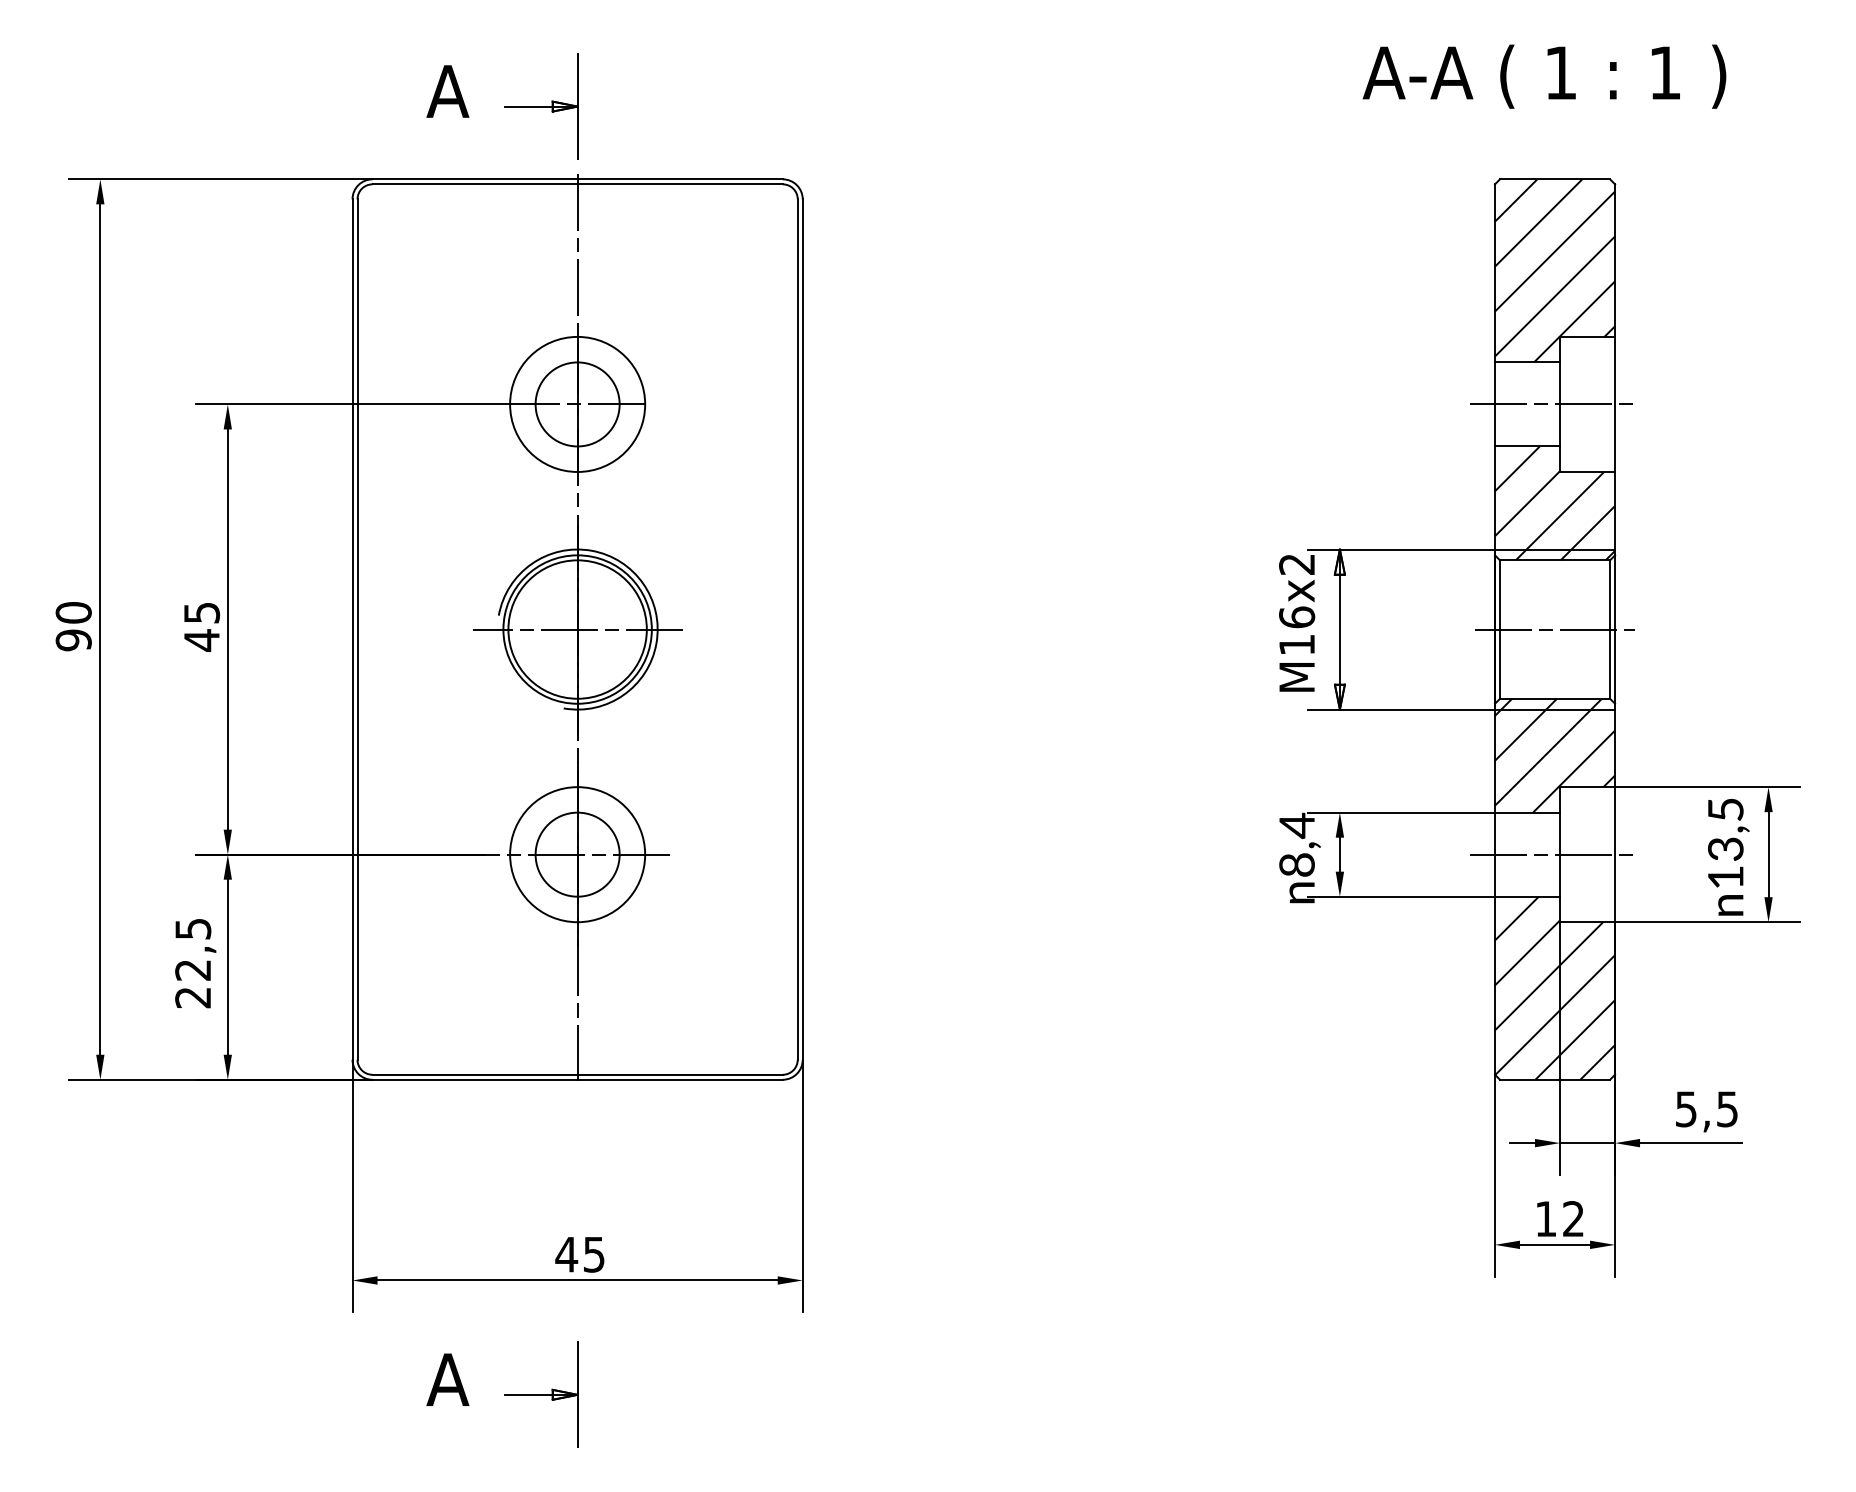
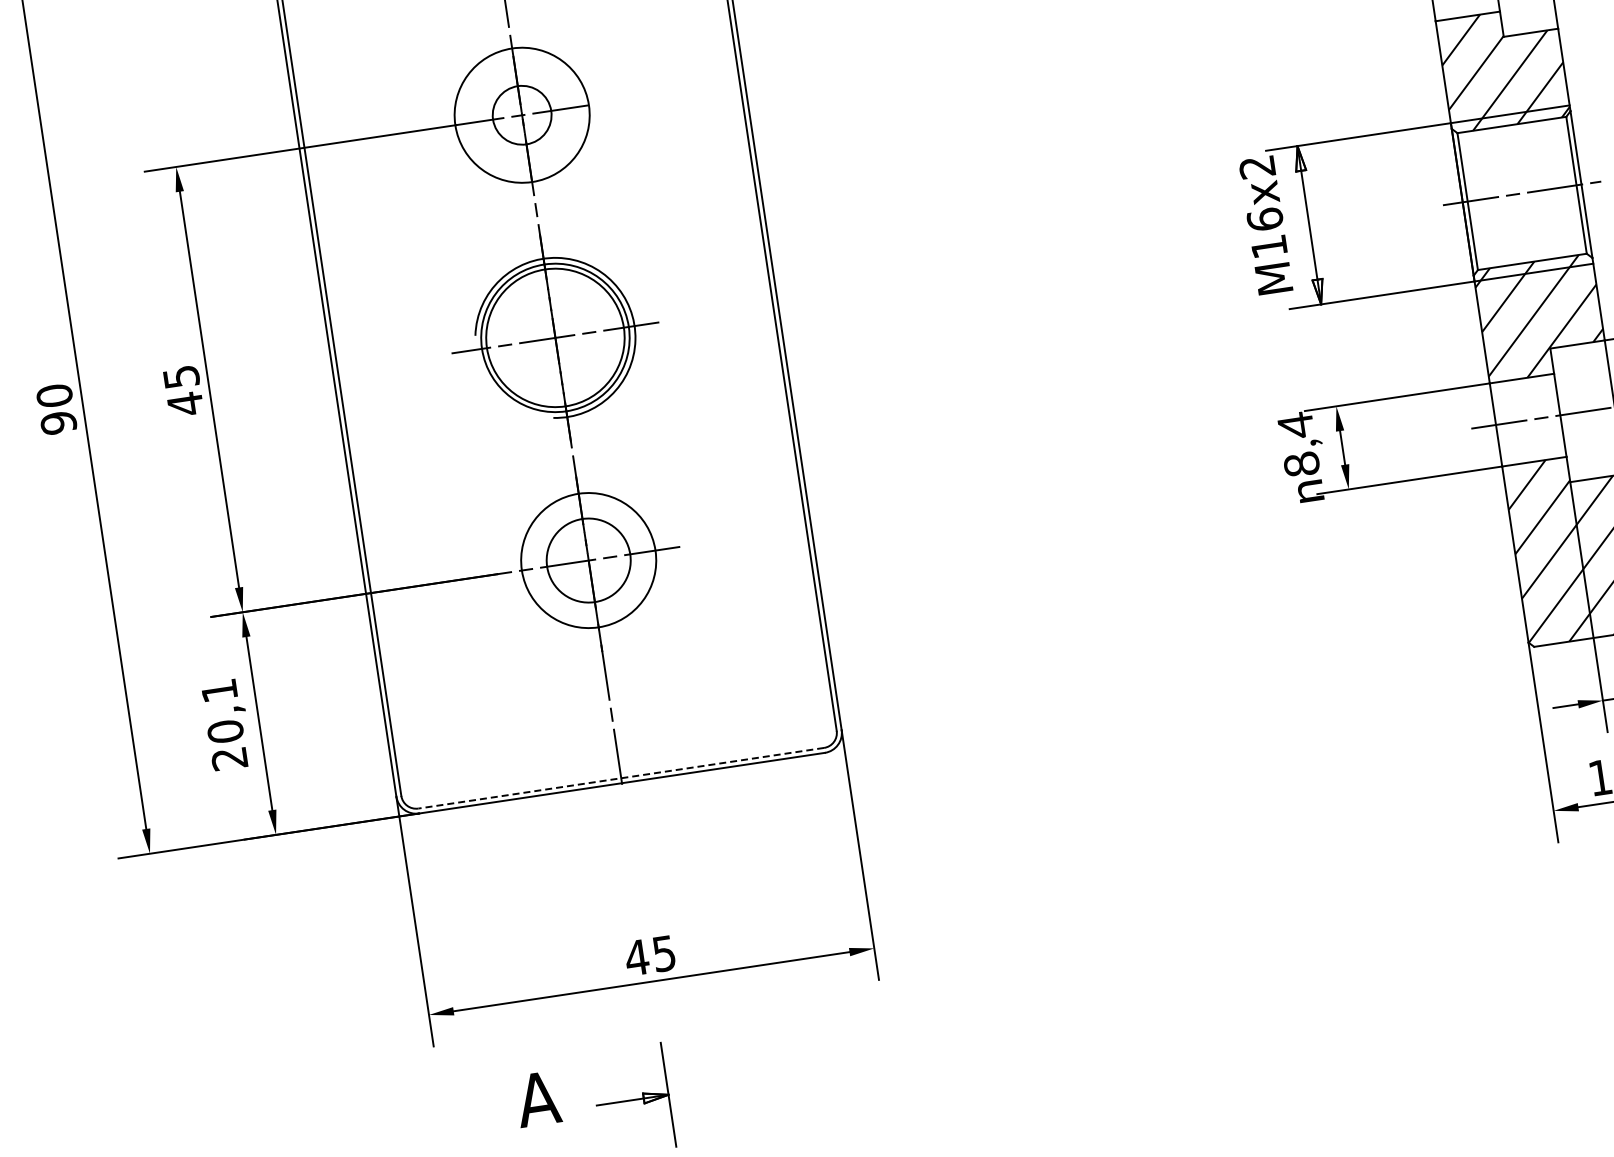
circle: (577, 404) -> (522, 115), size x0.7
text: (193, 949) -> (222, 711), 22,5 -> 20,1
line: (577, 1074) -> (621, 777), solid -> dashed

